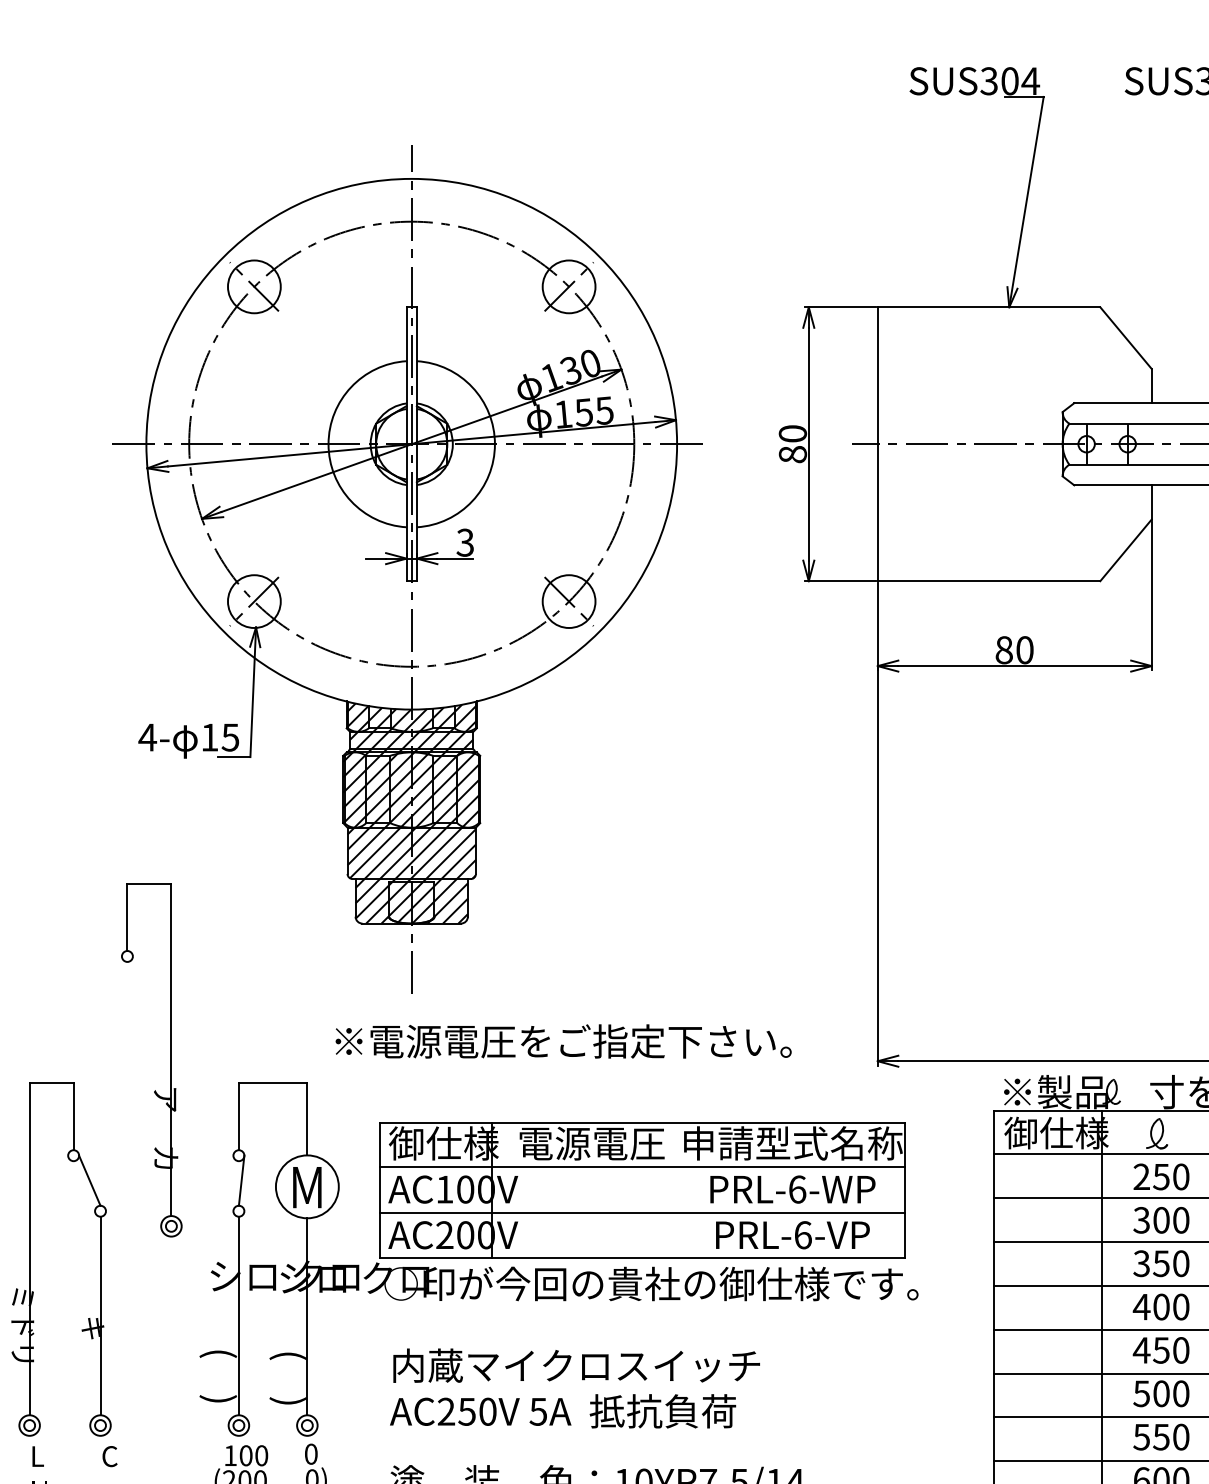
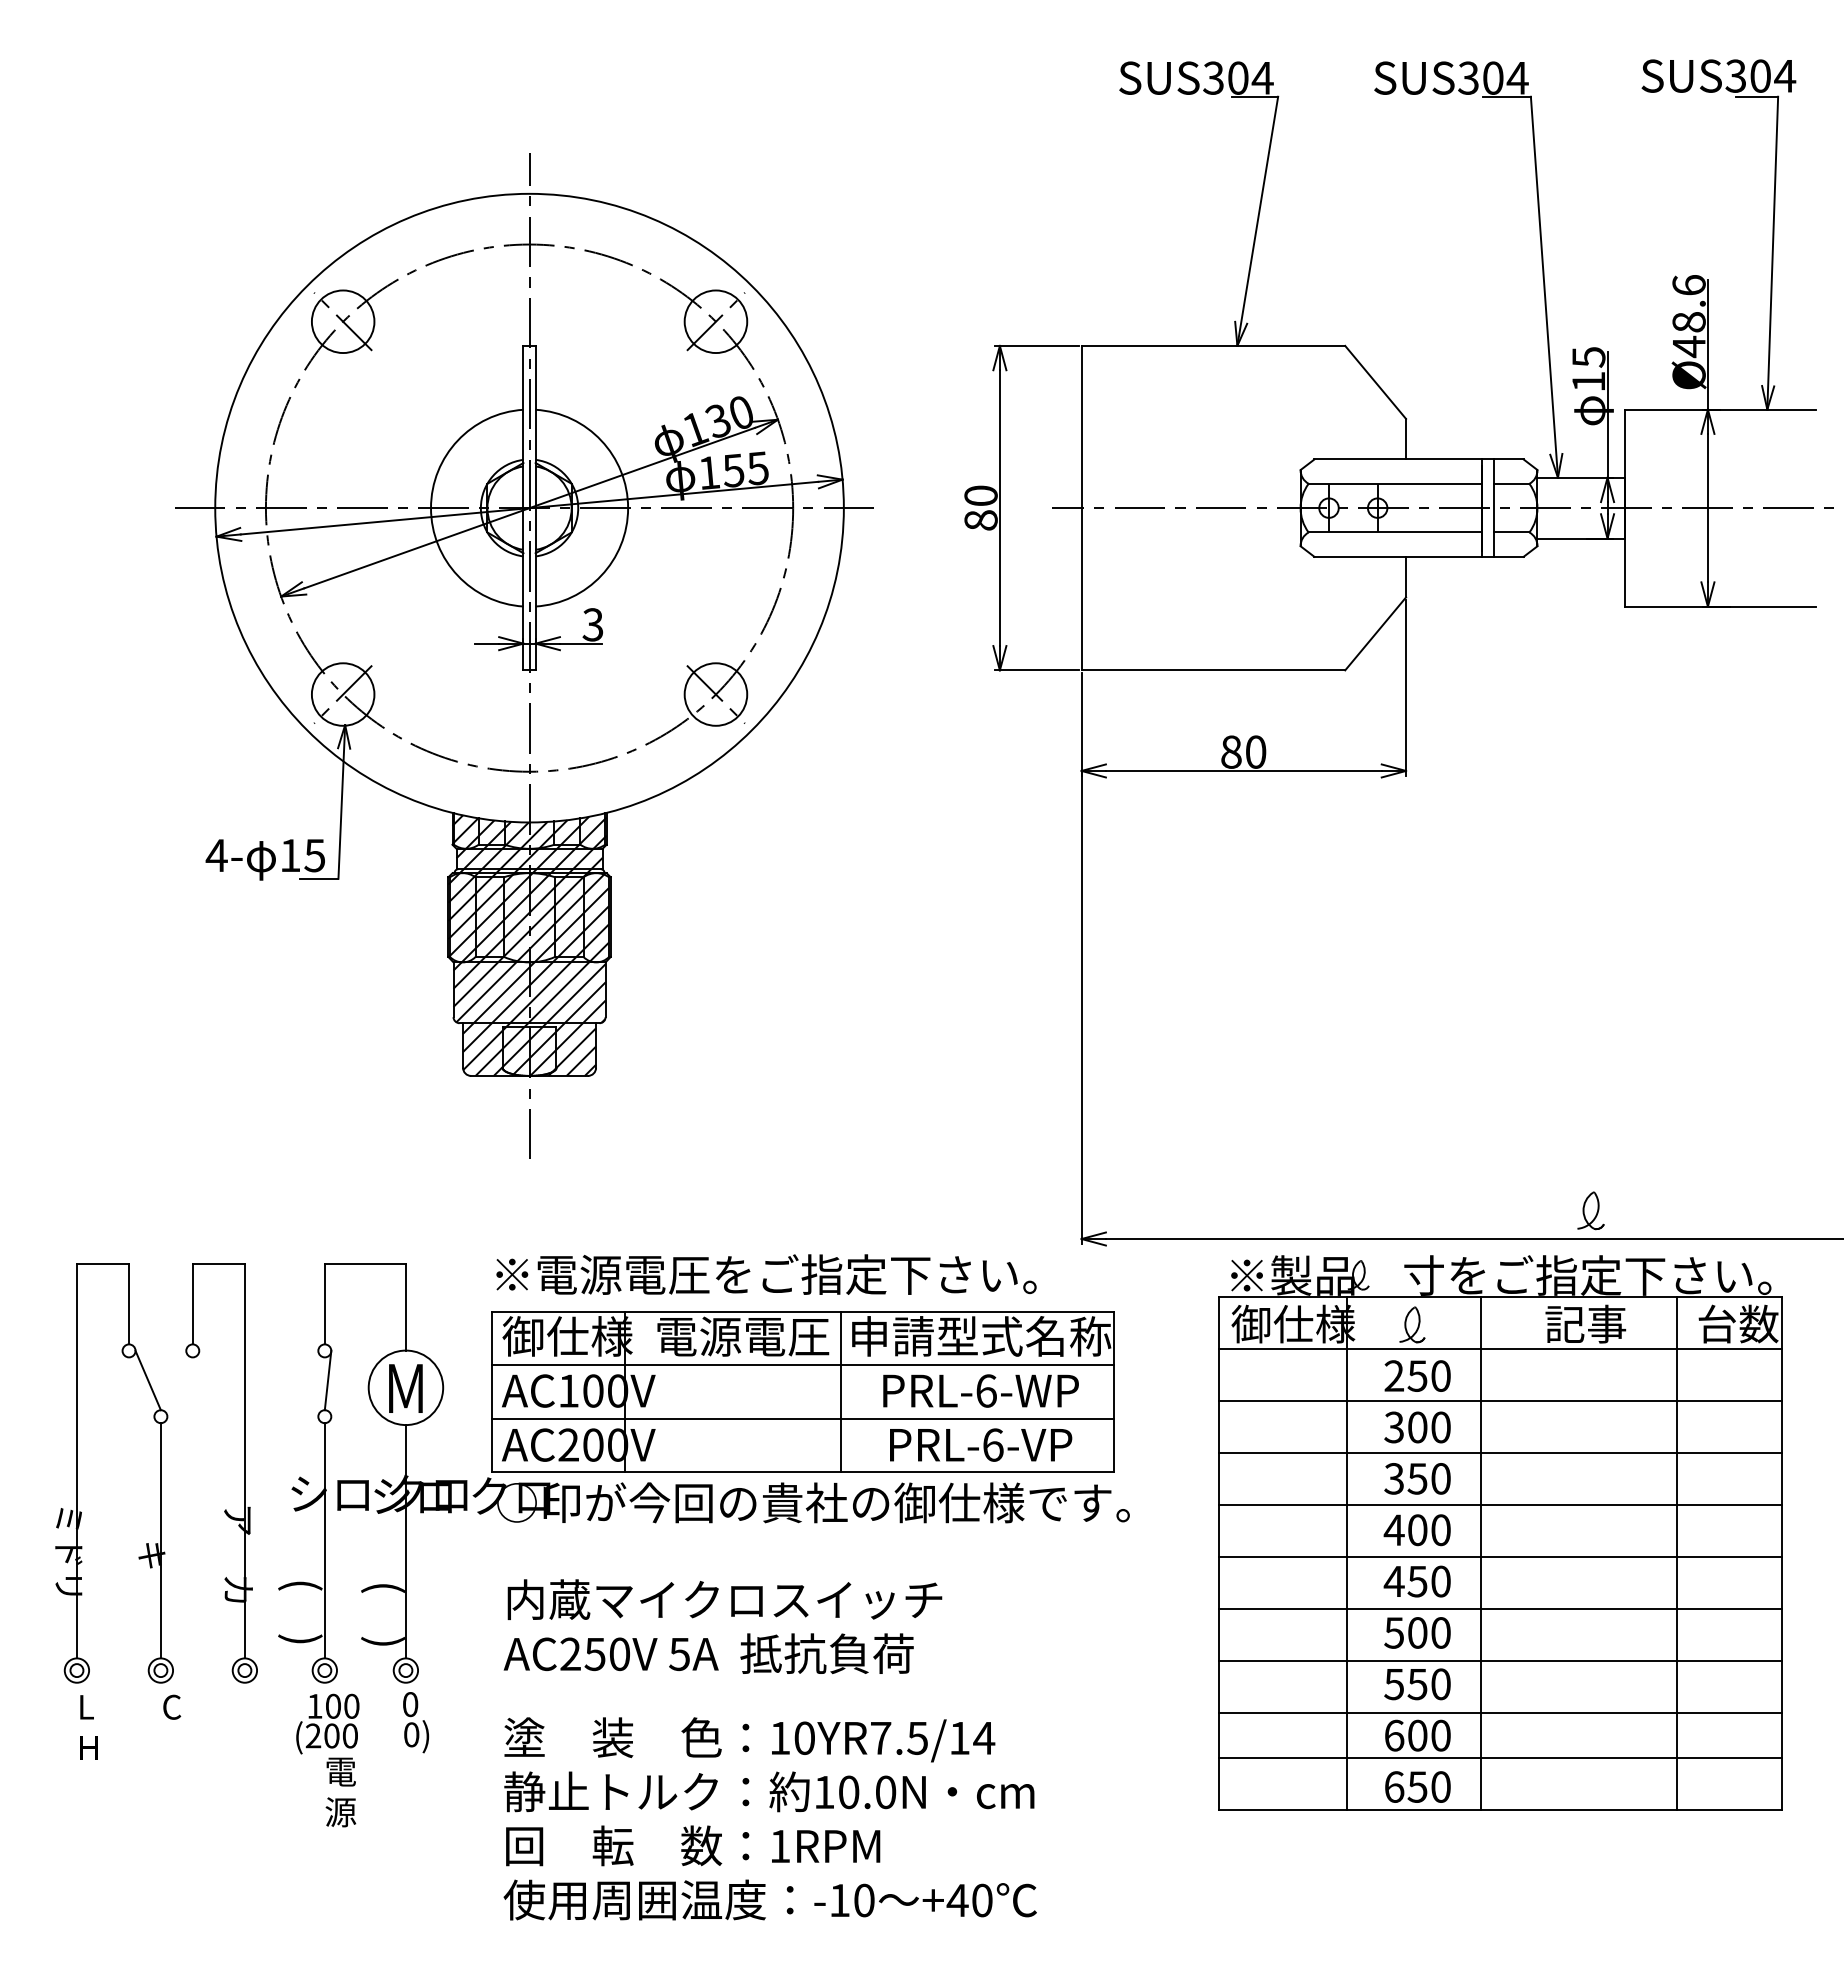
text: (563, 1041) -> (766, 1274), moved
part: (171, 1059) -> (244, 1473), moved
line: (675, 1190) -> (841, 1392), added

